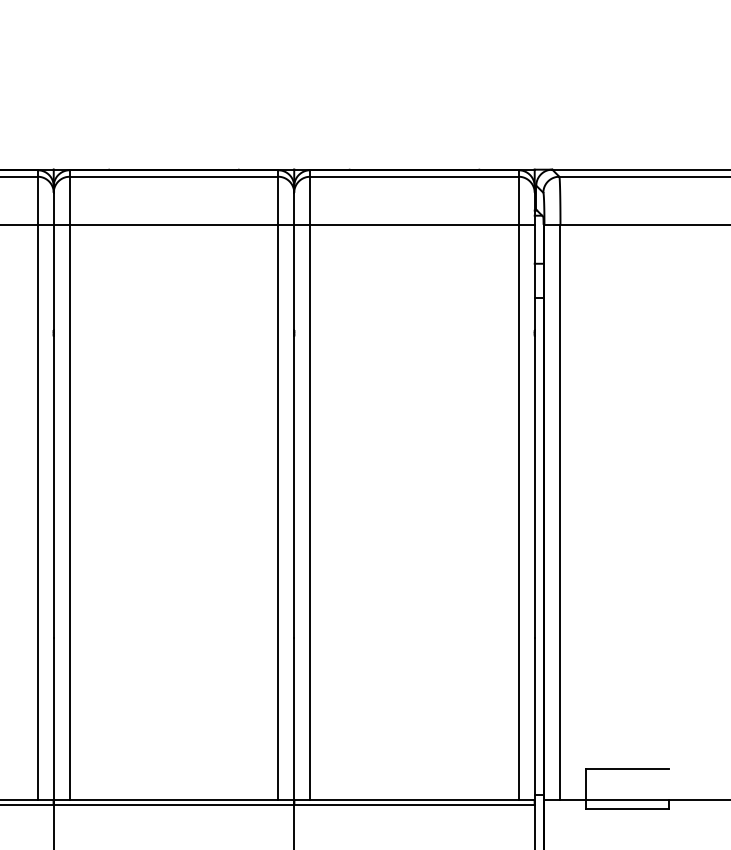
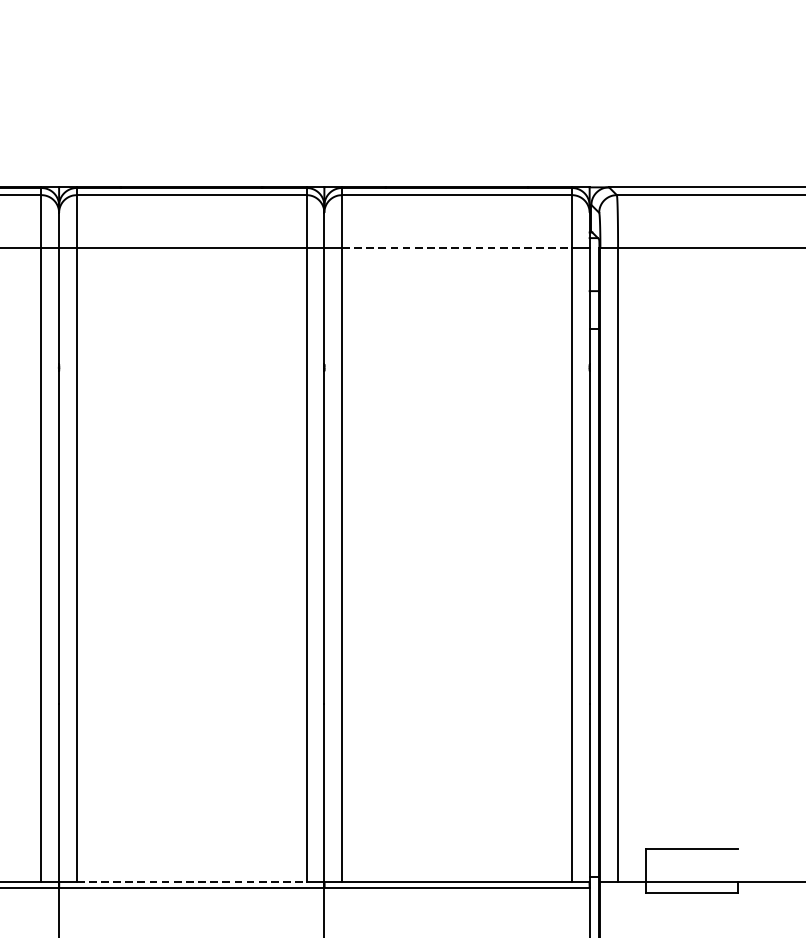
line: (414, 224) -> (457, 247), solid -> dashed
line: (174, 799) -> (192, 882), solid -> dashed

